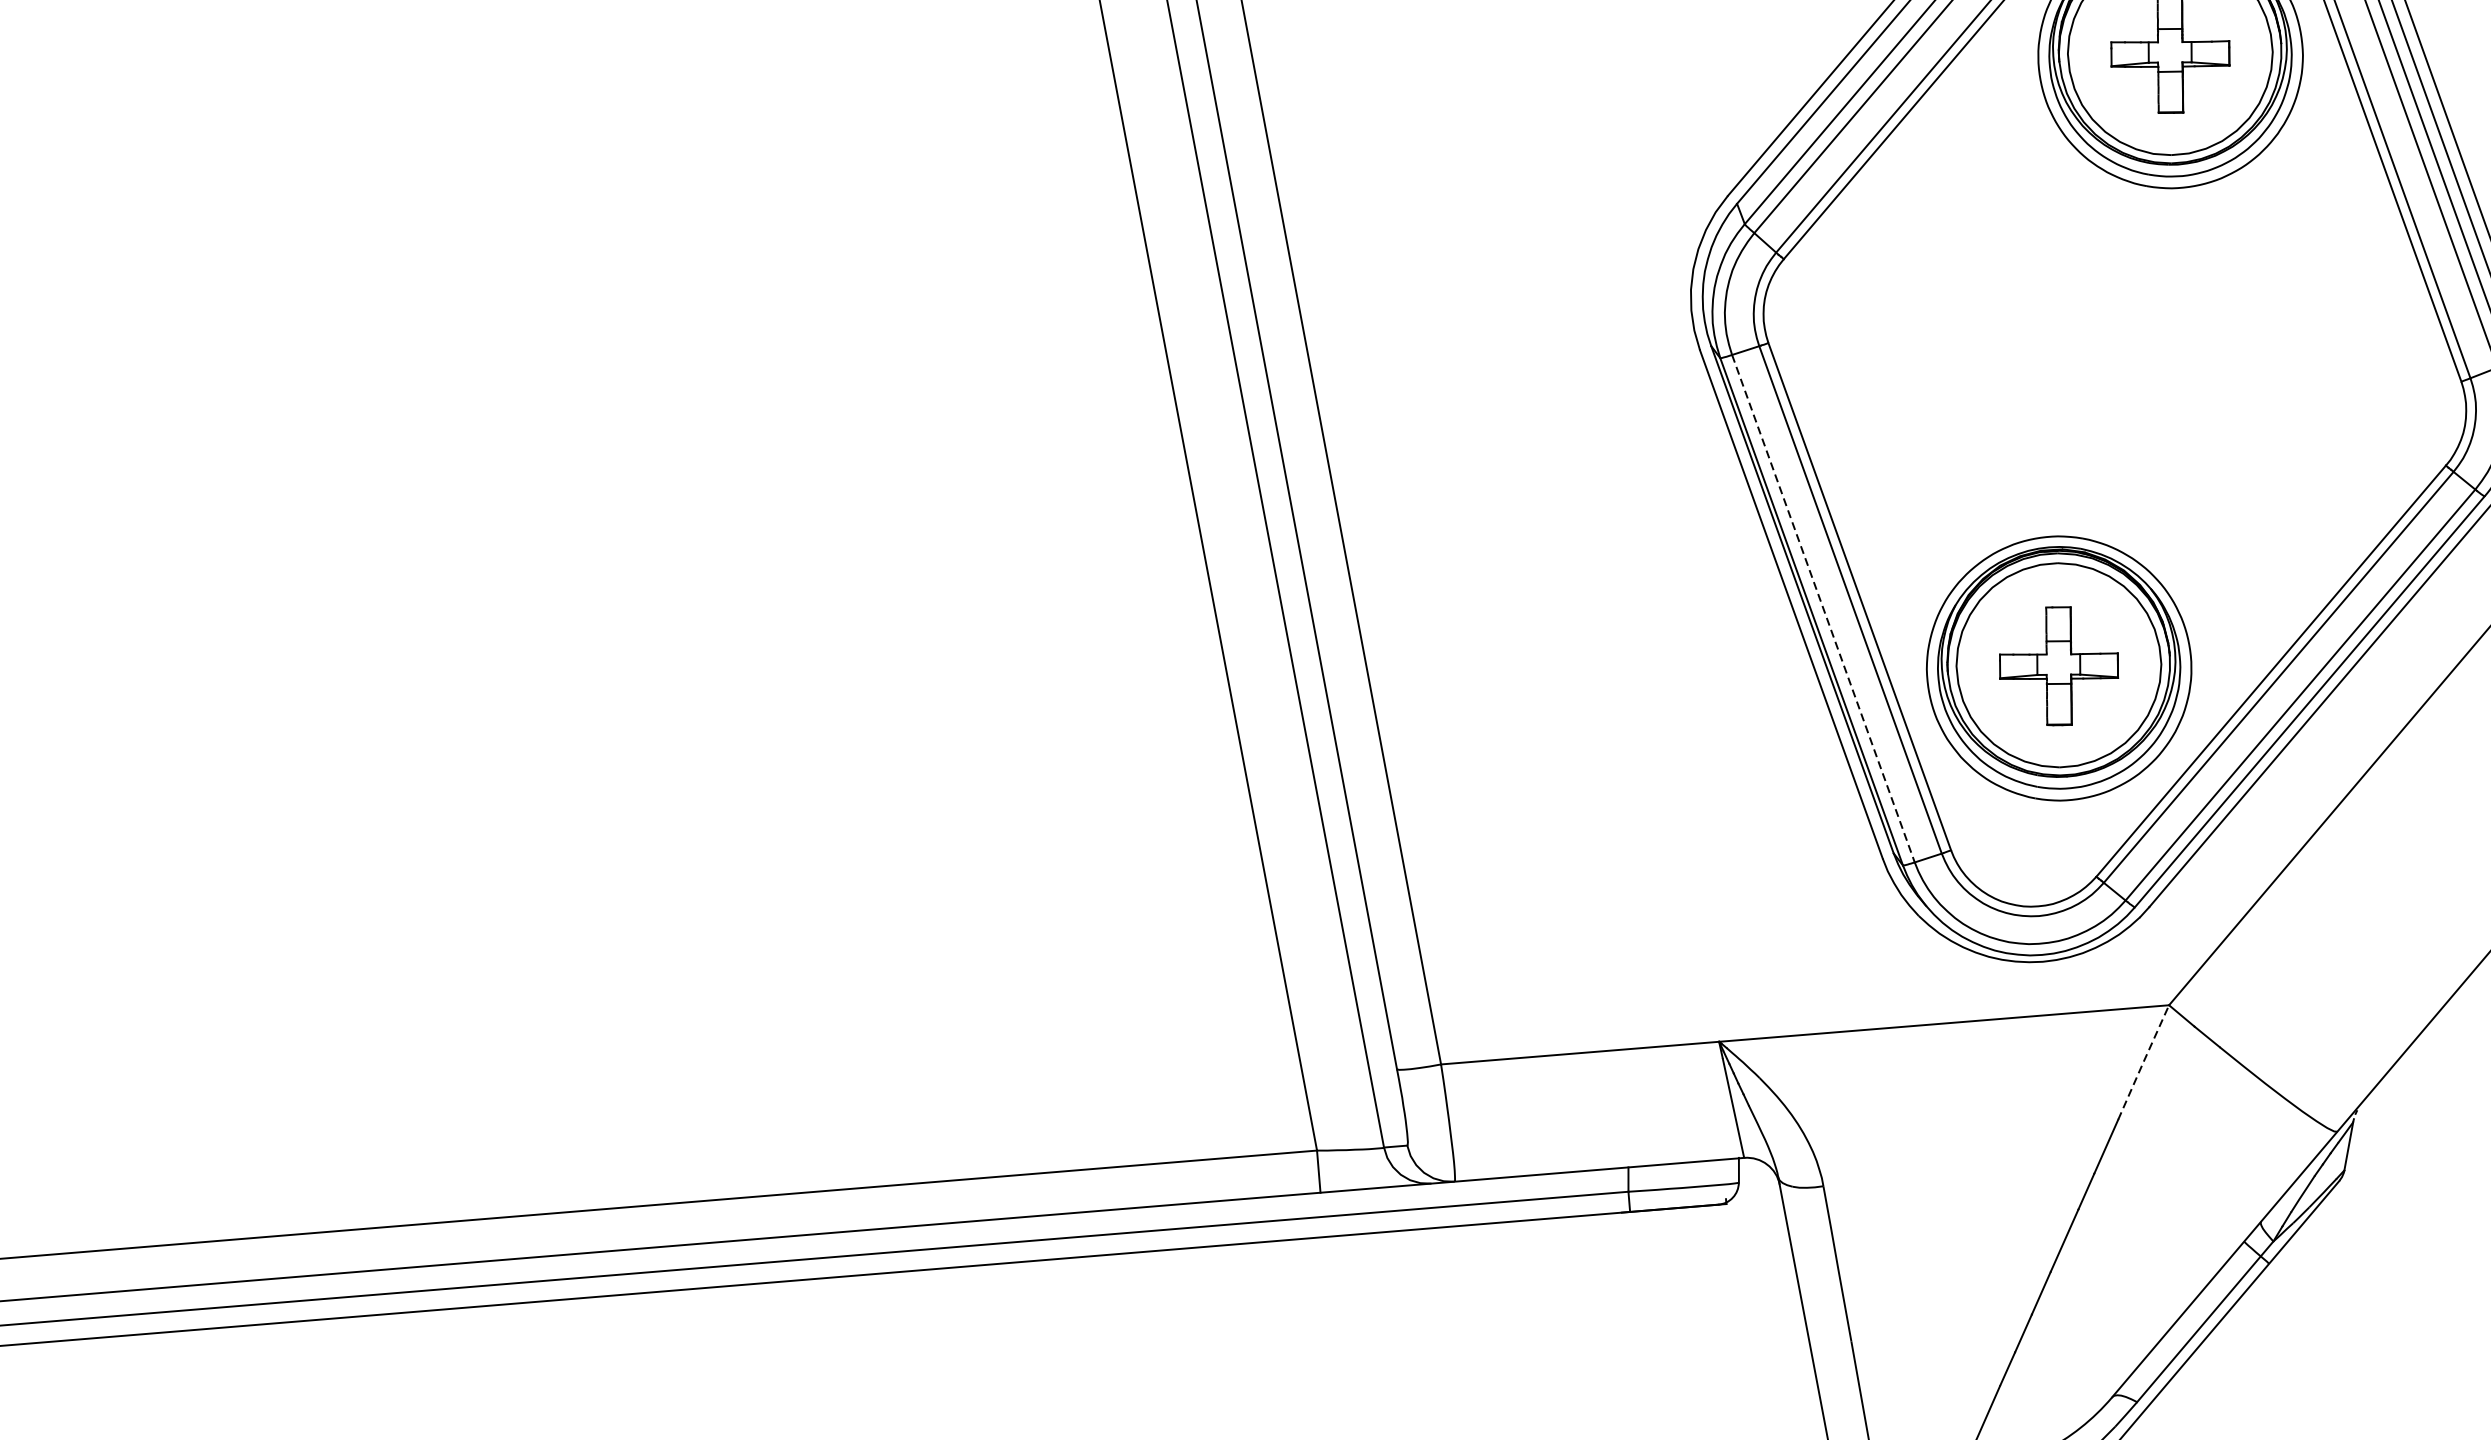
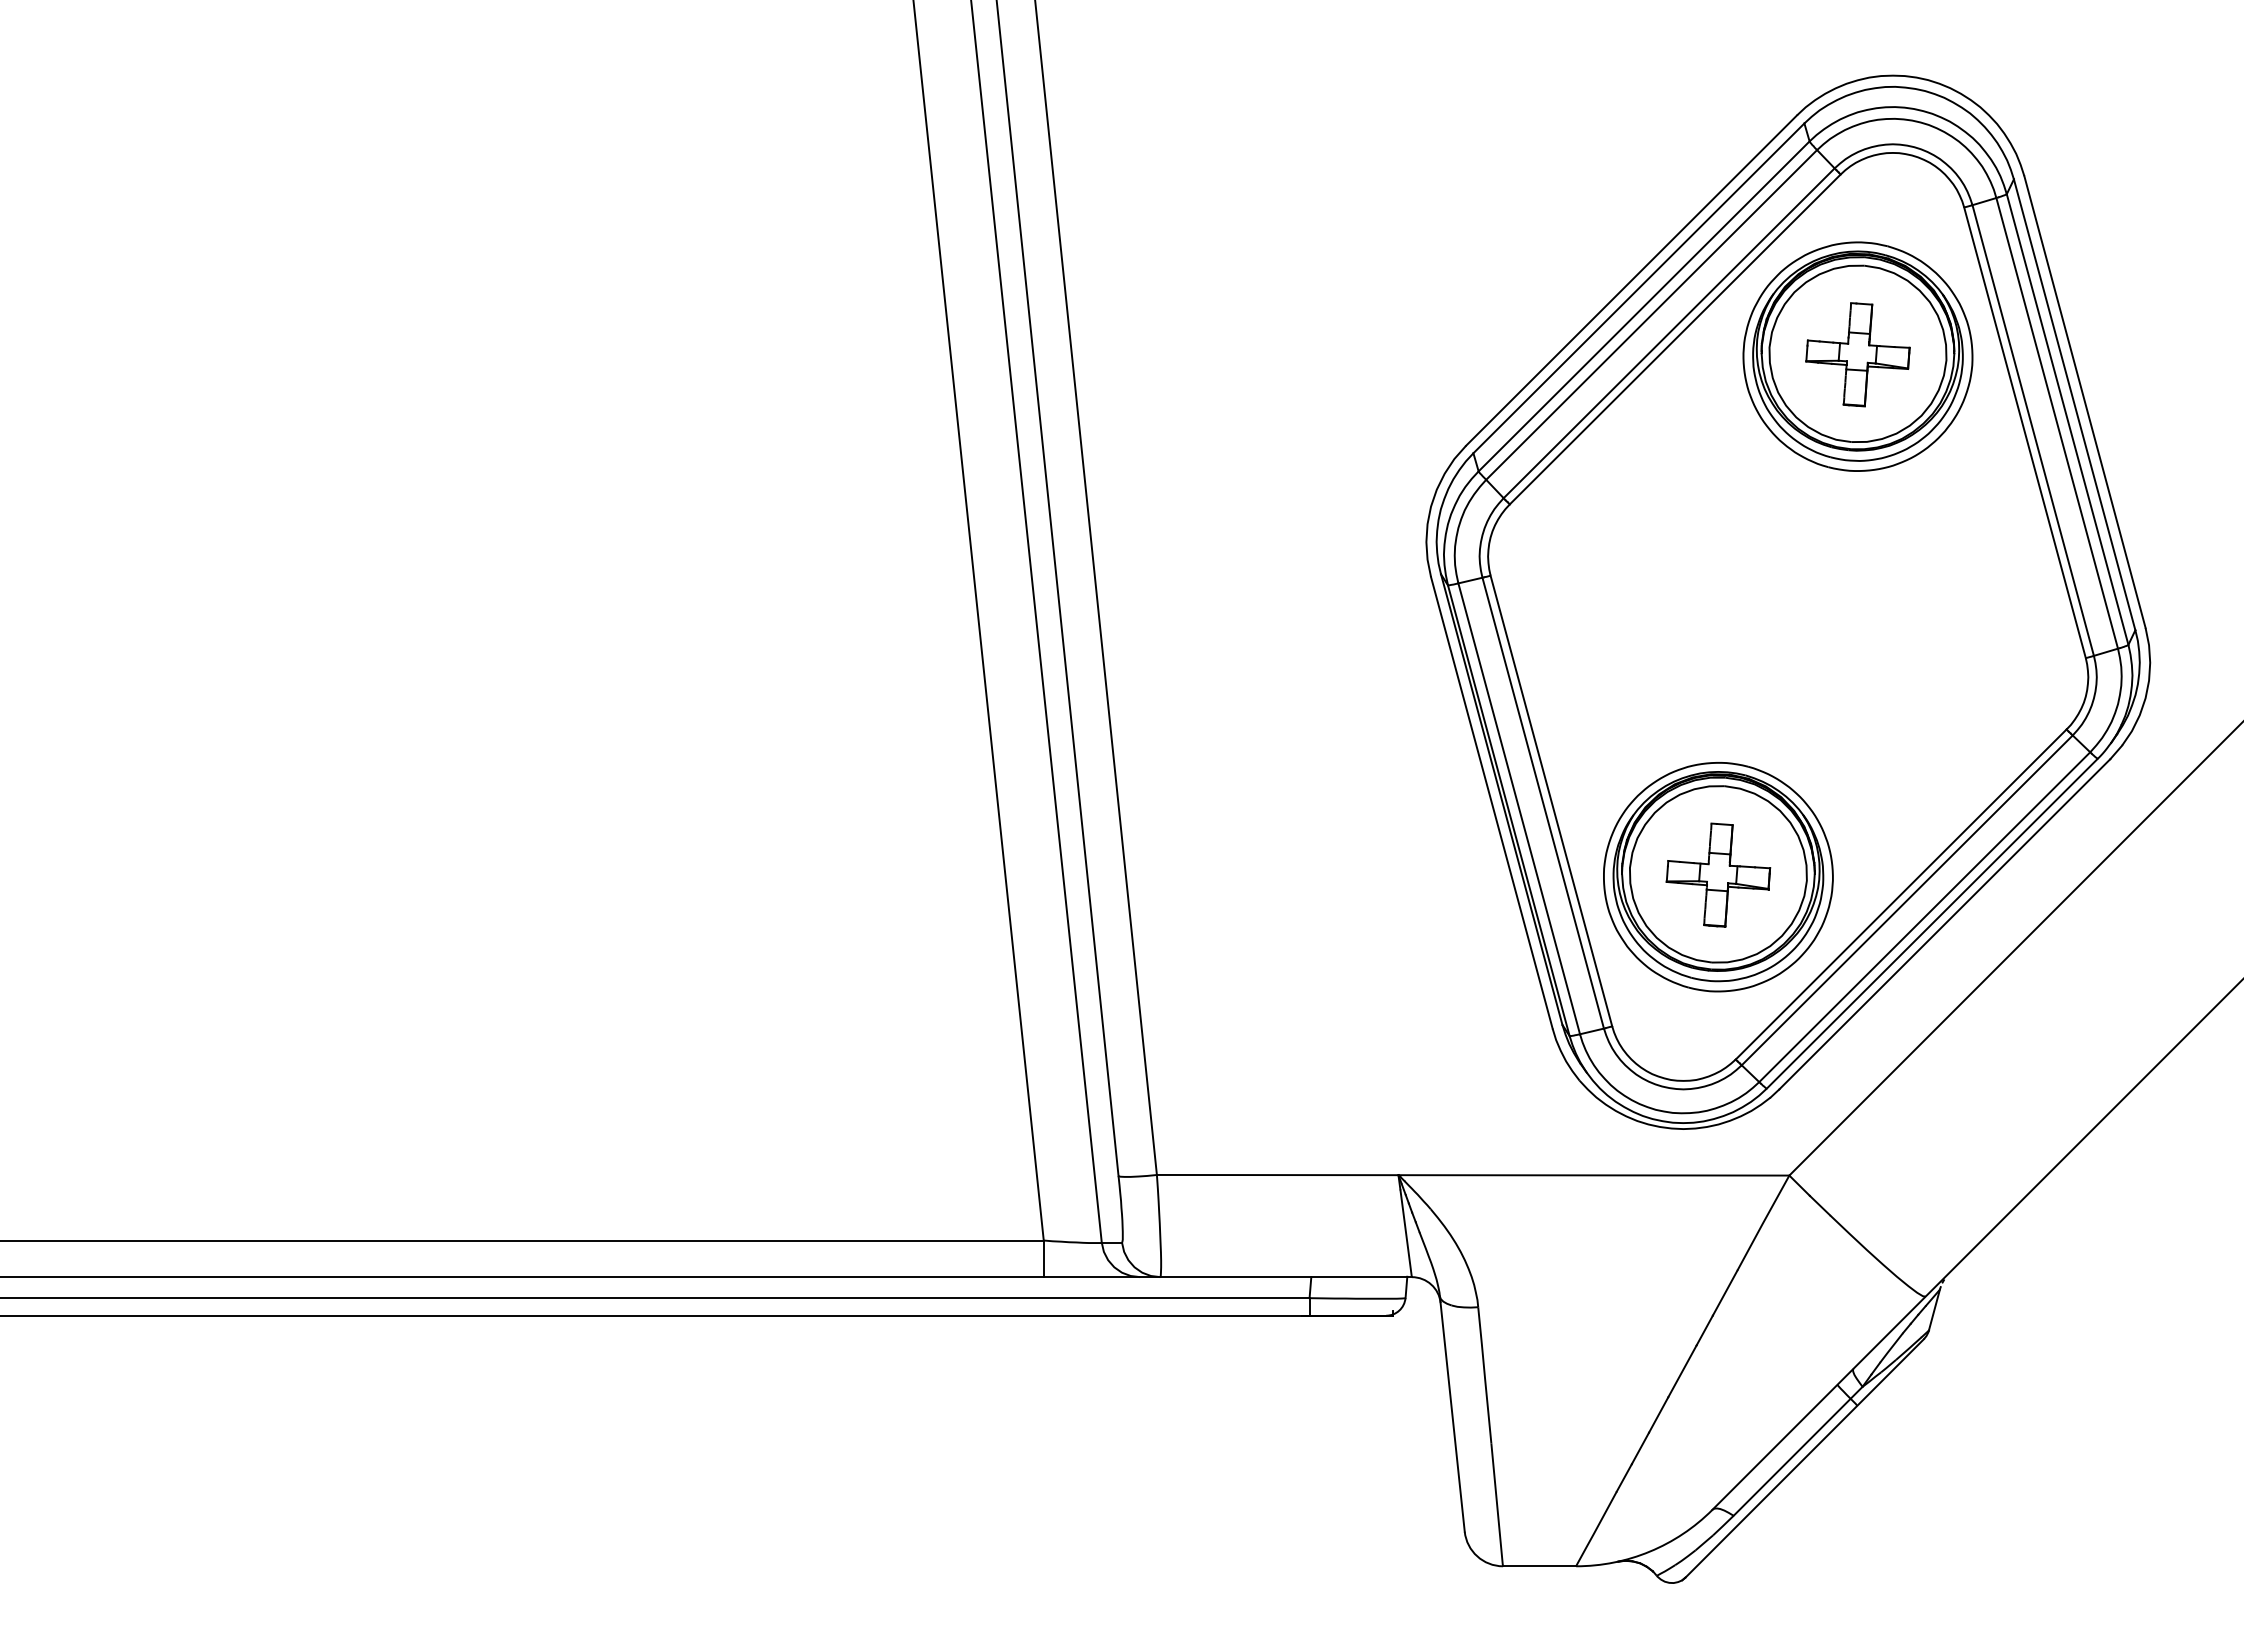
line: (1823, 609) -> (1519, 809), dashed -> solid
line: (2143, 1061) -> (1763, 1222), dashed -> solid

